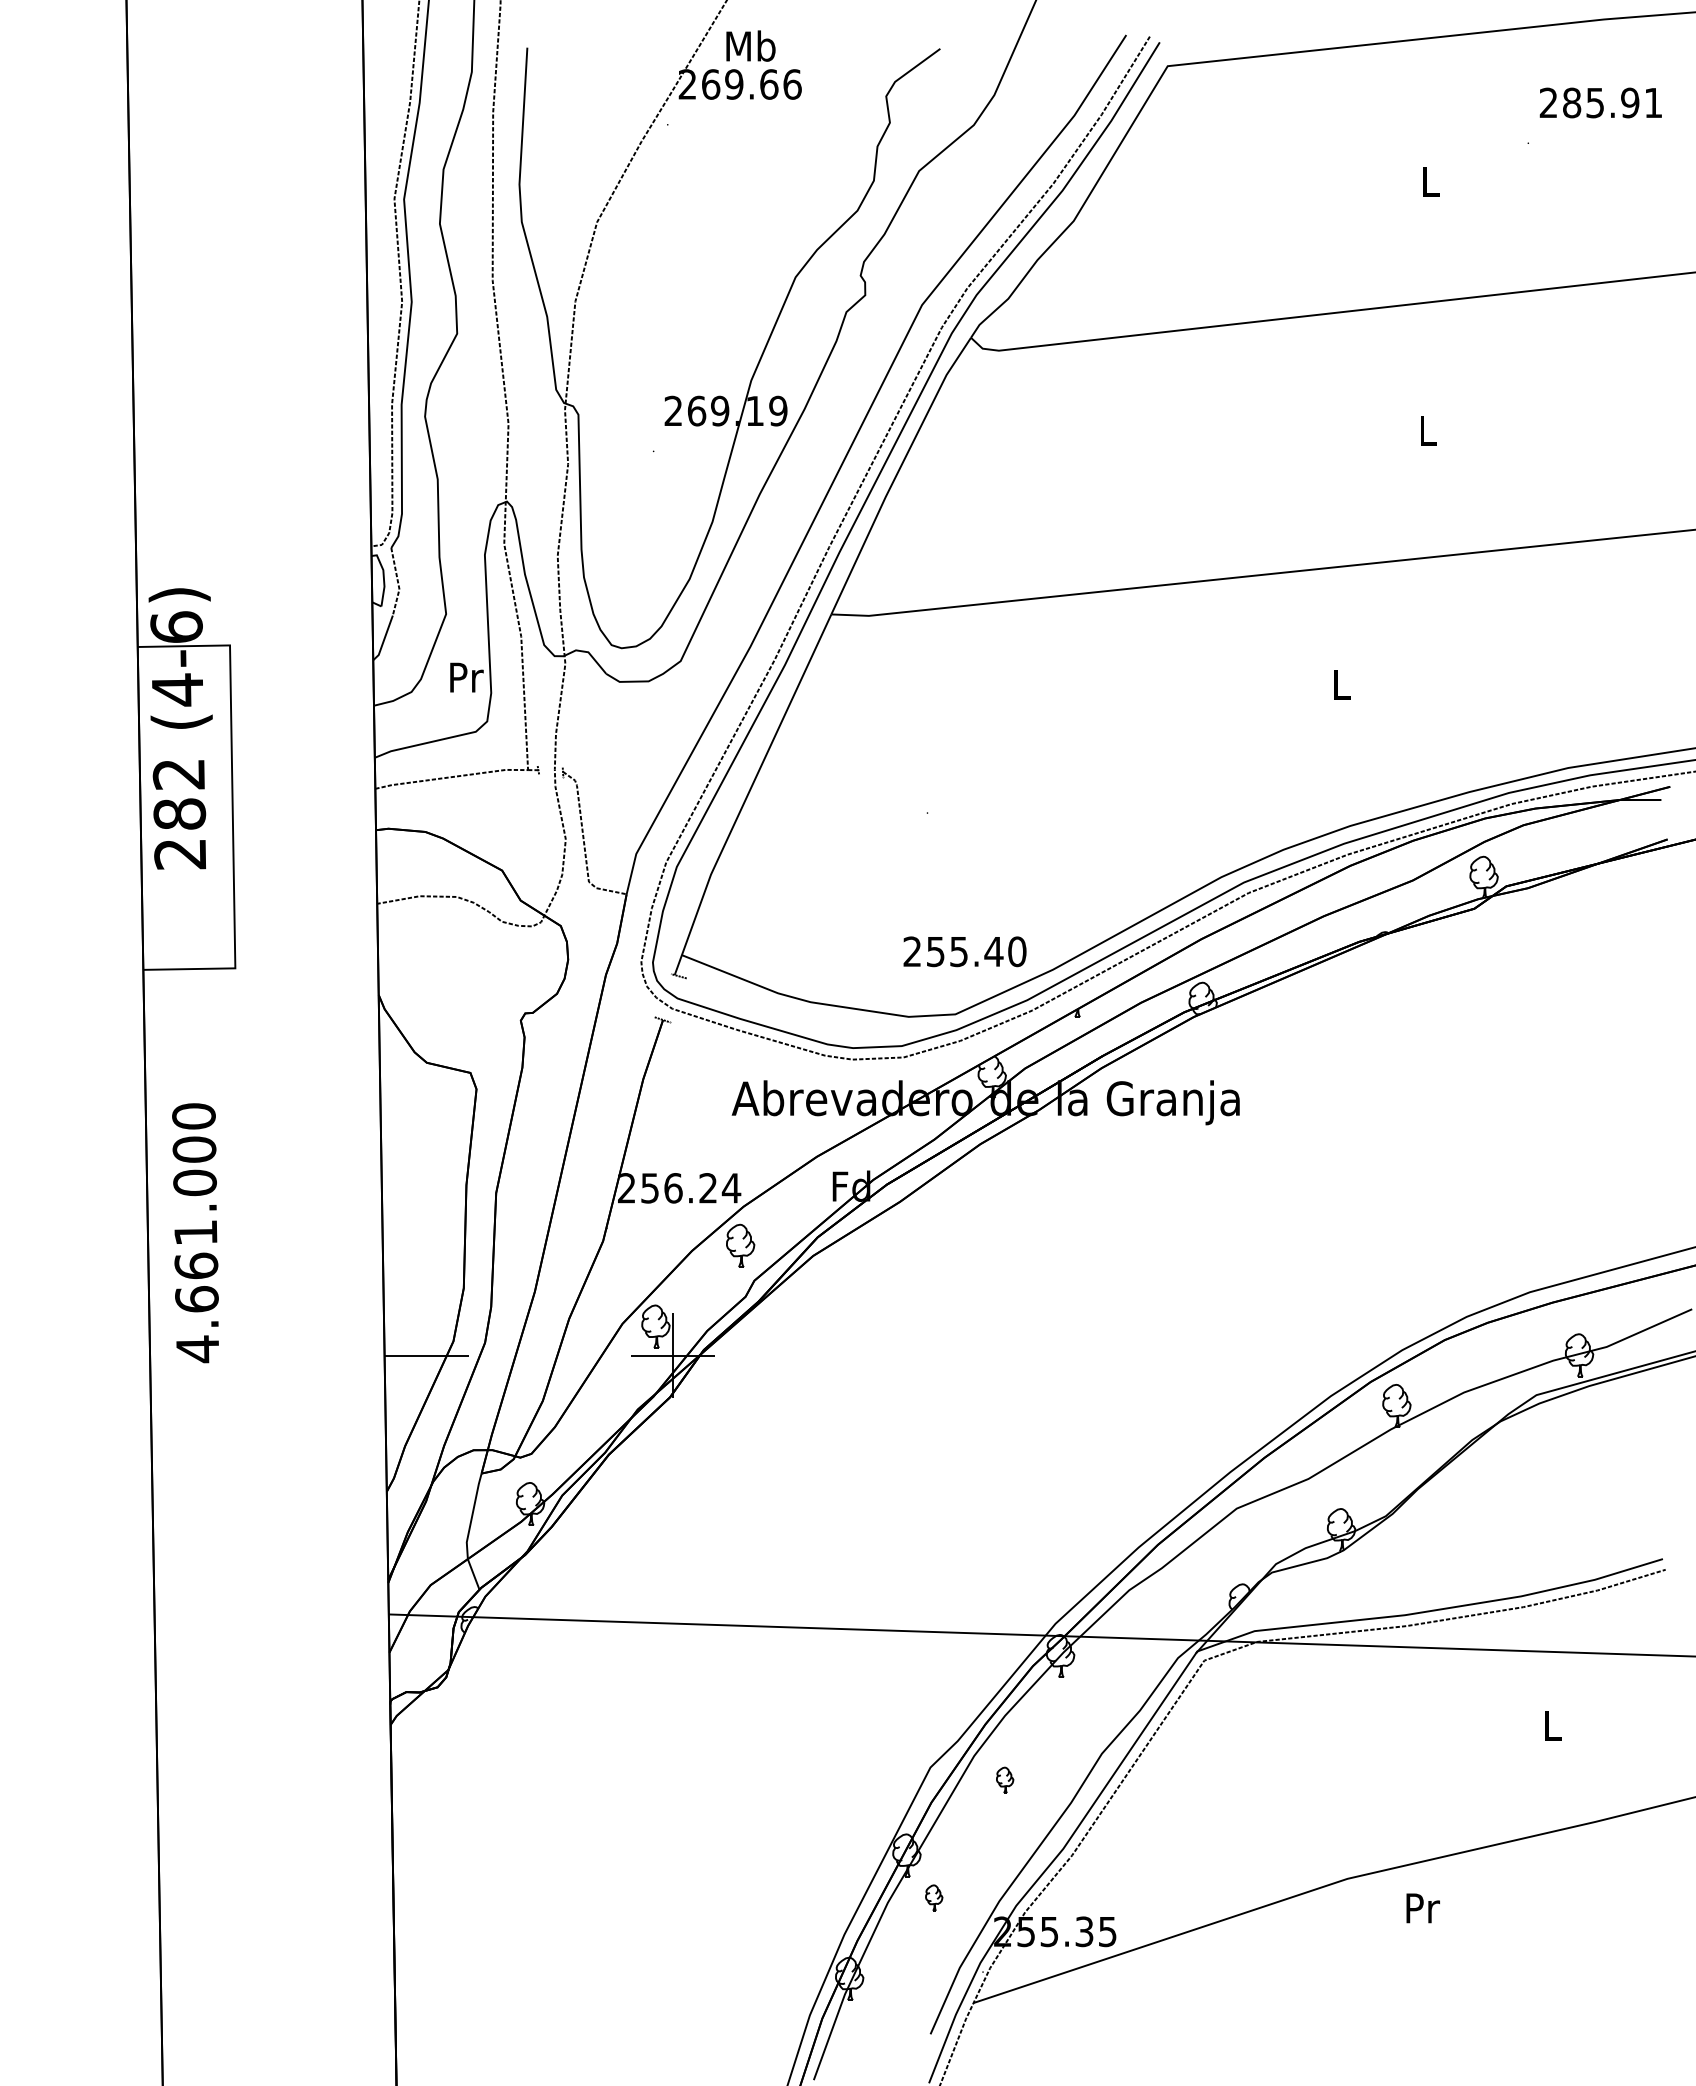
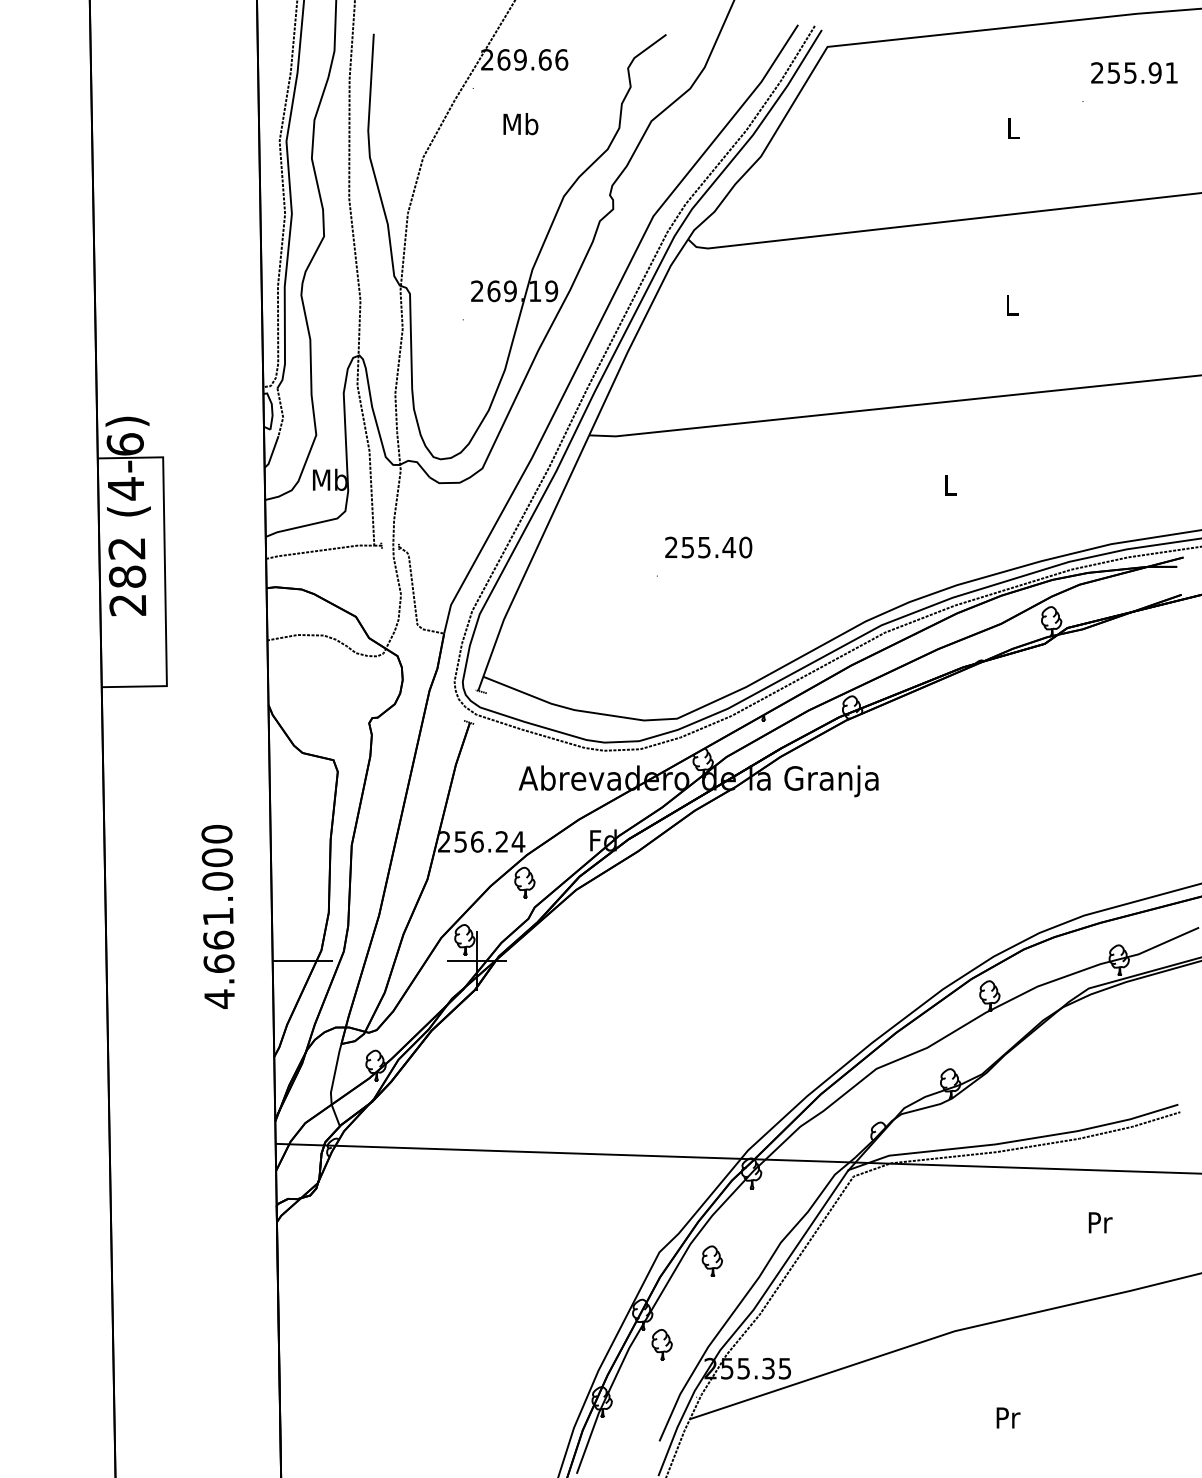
text: (750, 45) -> (520, 123), moved
text: (1572, 102) -> (1114, 72), 285.91 -> 255.91
text: (465, 676) -> (329, 479), Pr -> Mb
text: (964, 951) -> (708, 547), moved
text: (195, 1233) -> (218, 917), moved
text: (1553, 1725) -> (1100, 1222), L -> Pr
part: (1004, 1780) -> (711, 1261), size x1.67
part: (933, 1897) -> (661, 1344), size x1.67
text: (1422, 1908) -> (1008, 1418), moved

